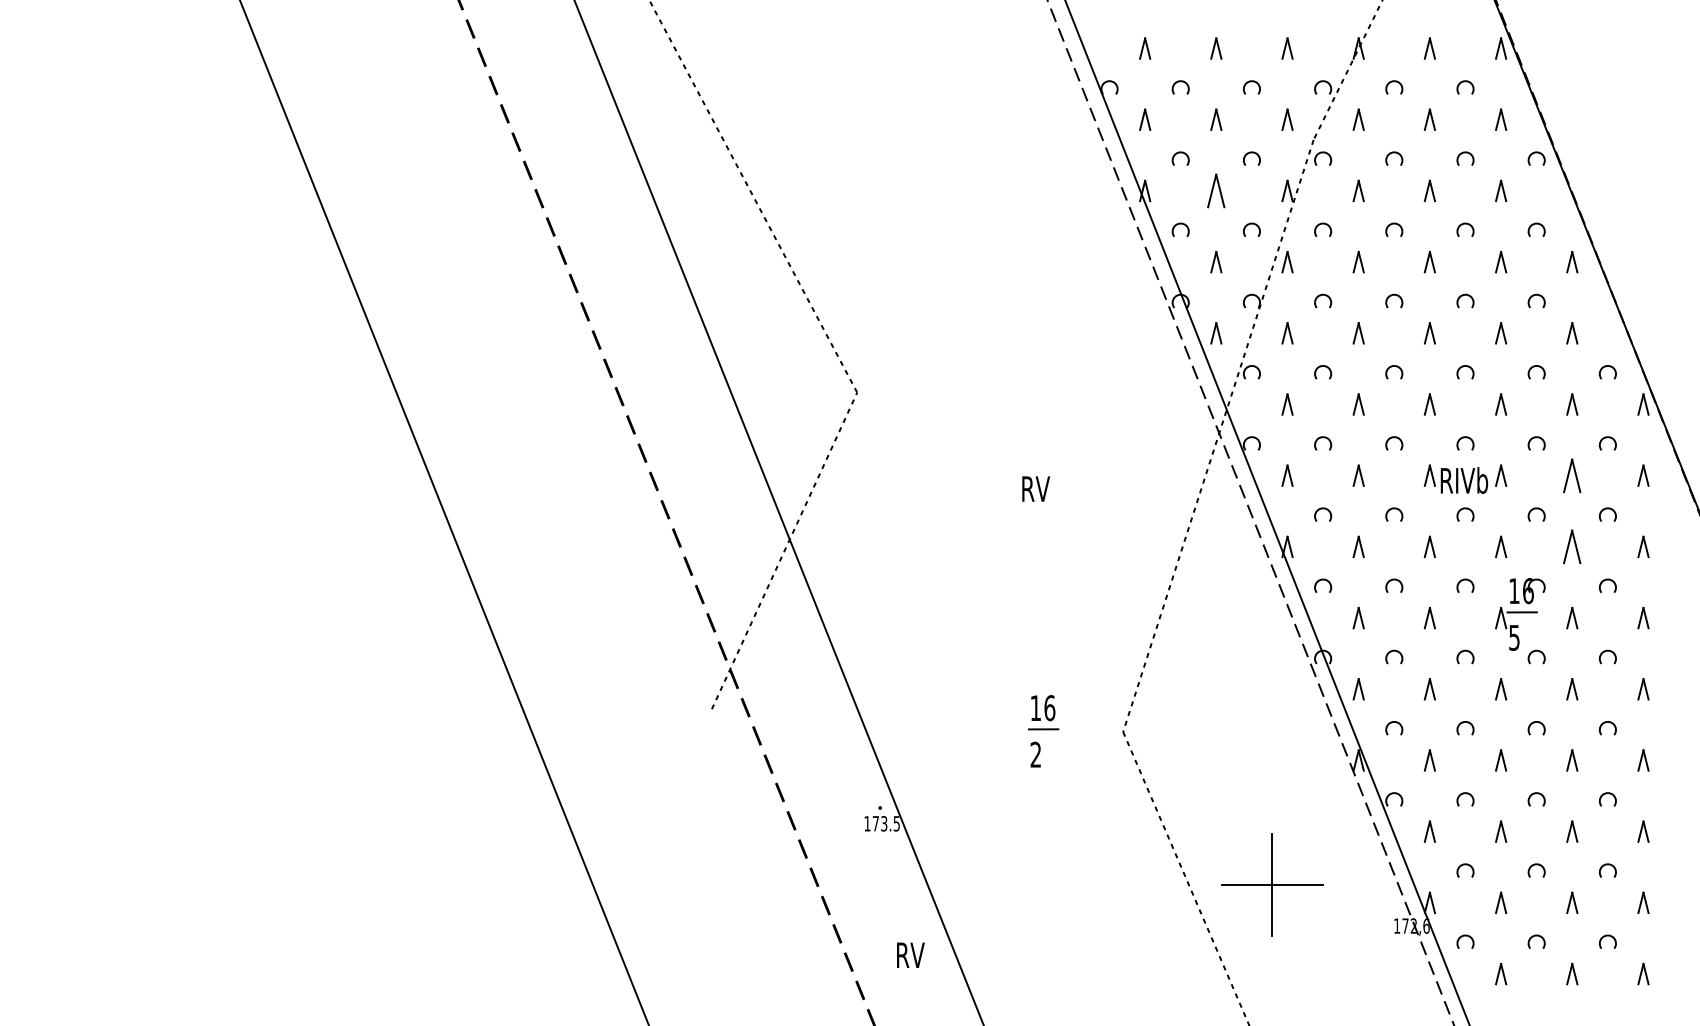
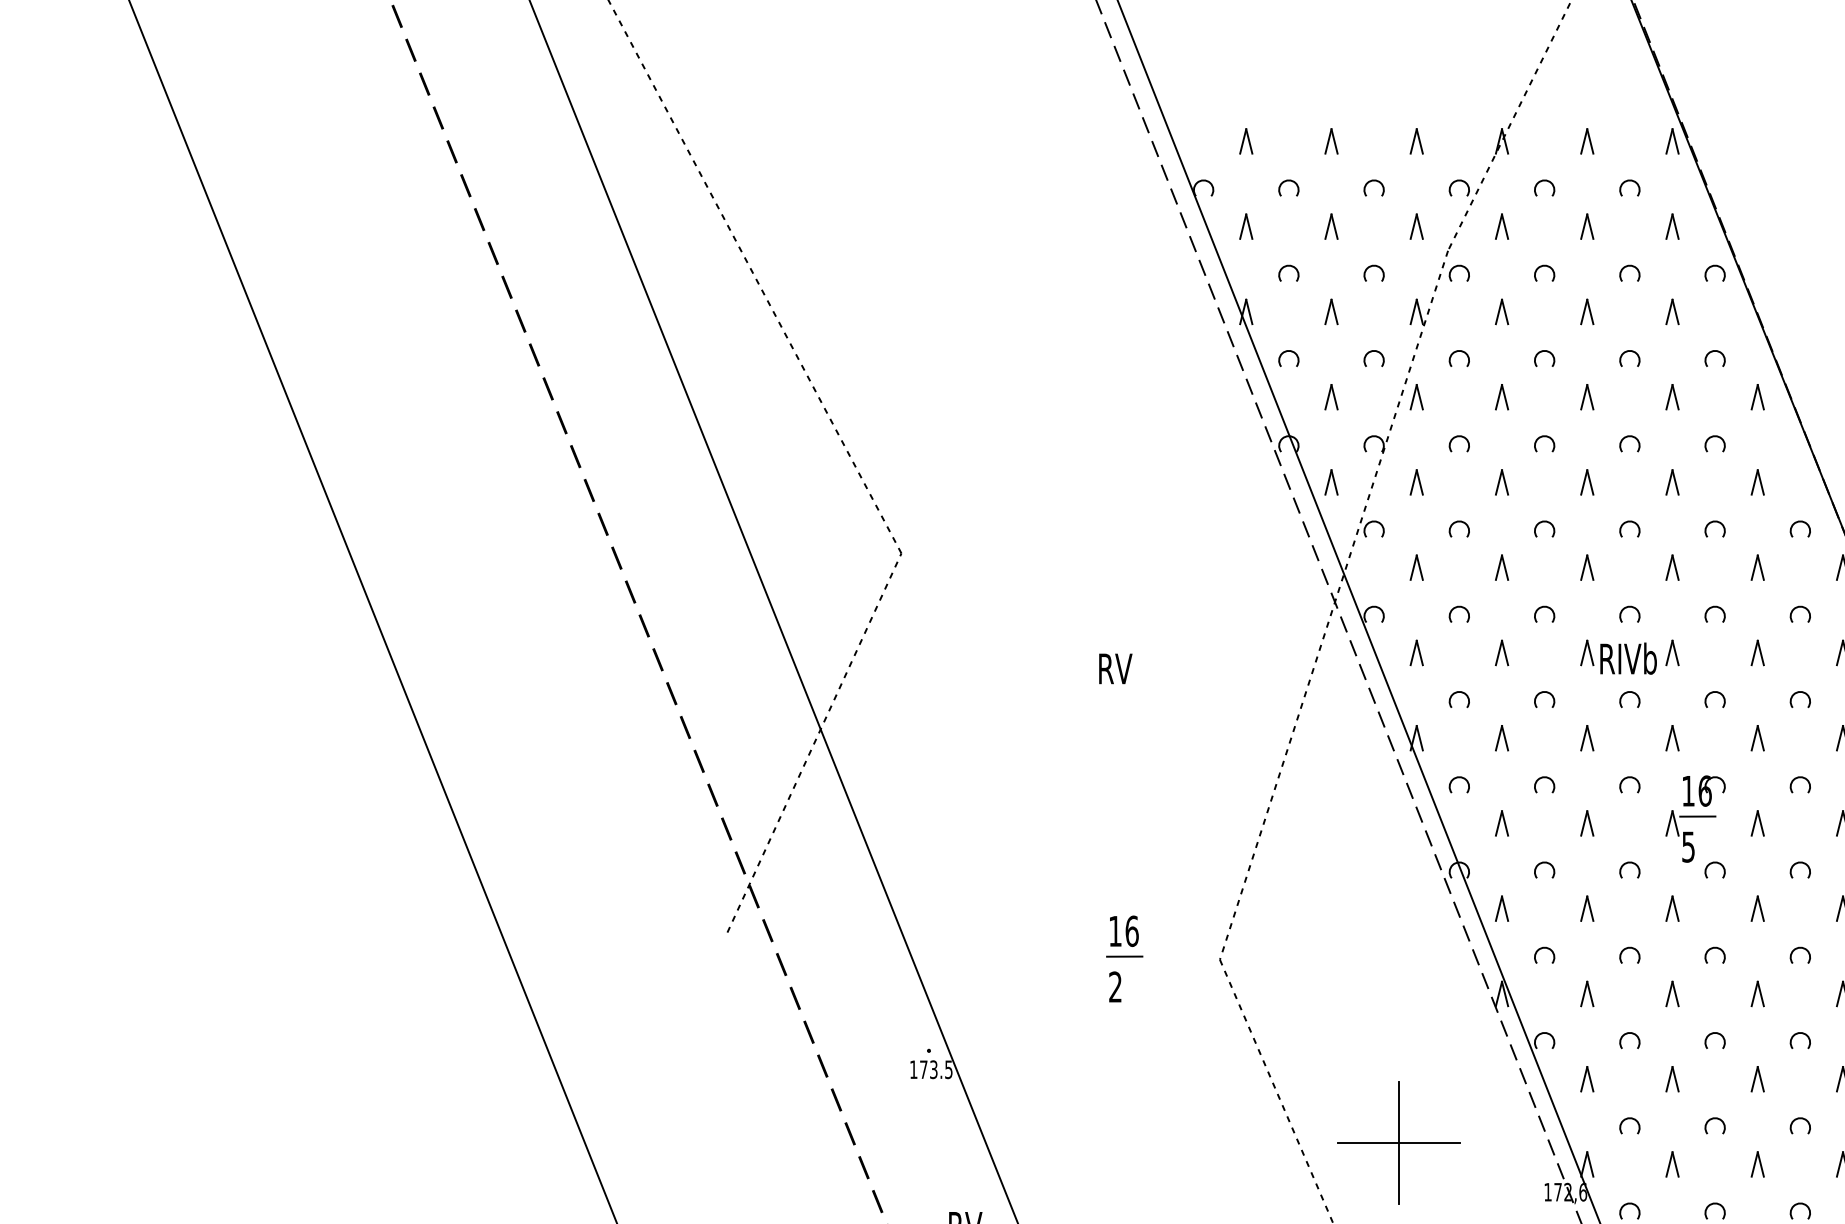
part: (1216, 190) -> (1331, 311), size x0.62
part: (1572, 475) -> (1758, 652), size x0.62
part: (1572, 546) -> (1758, 737), size x0.62

